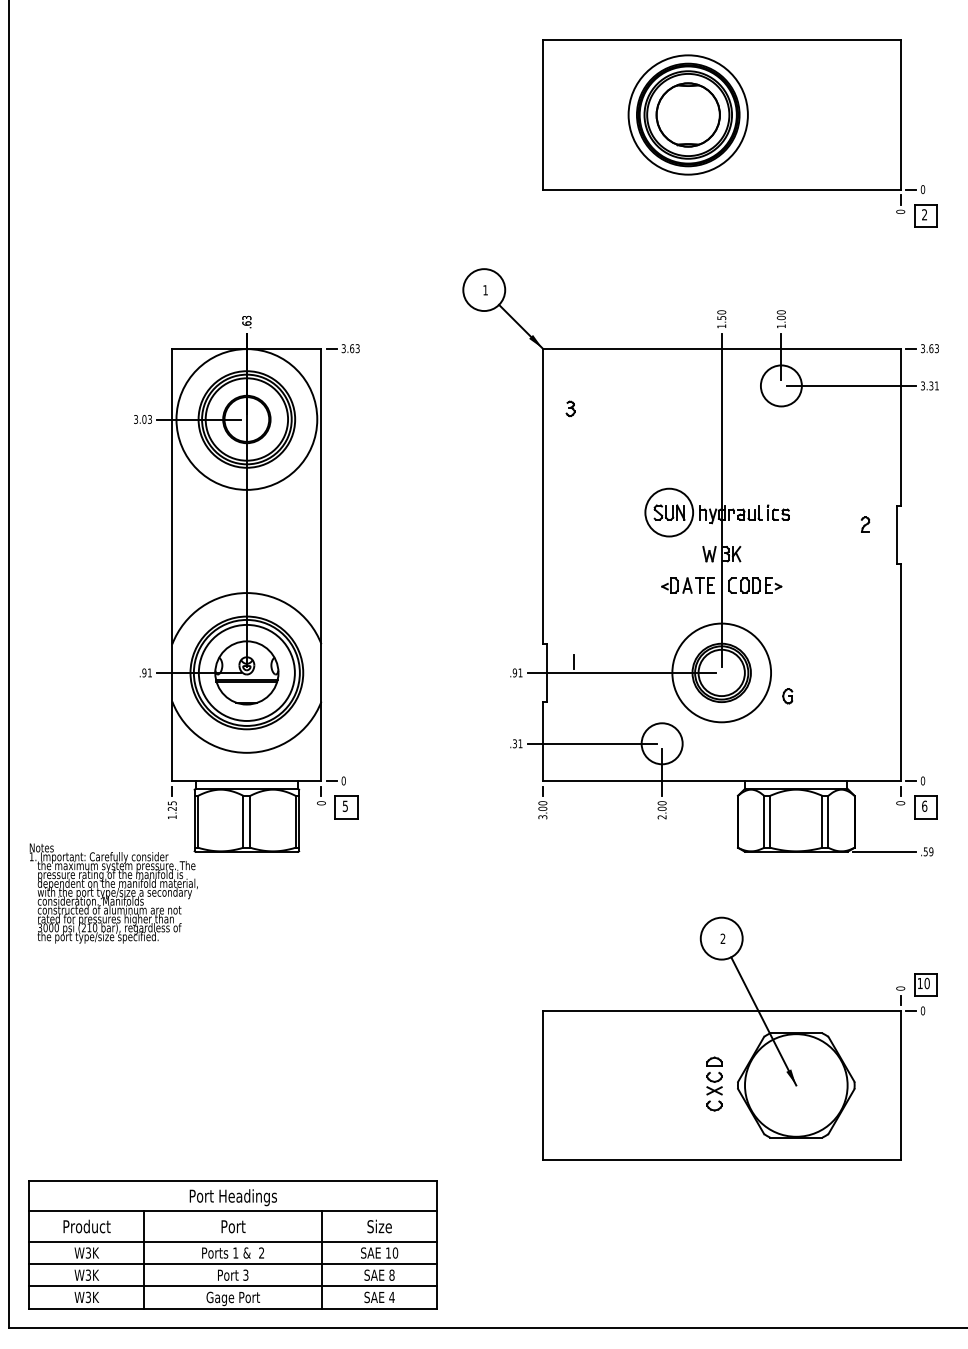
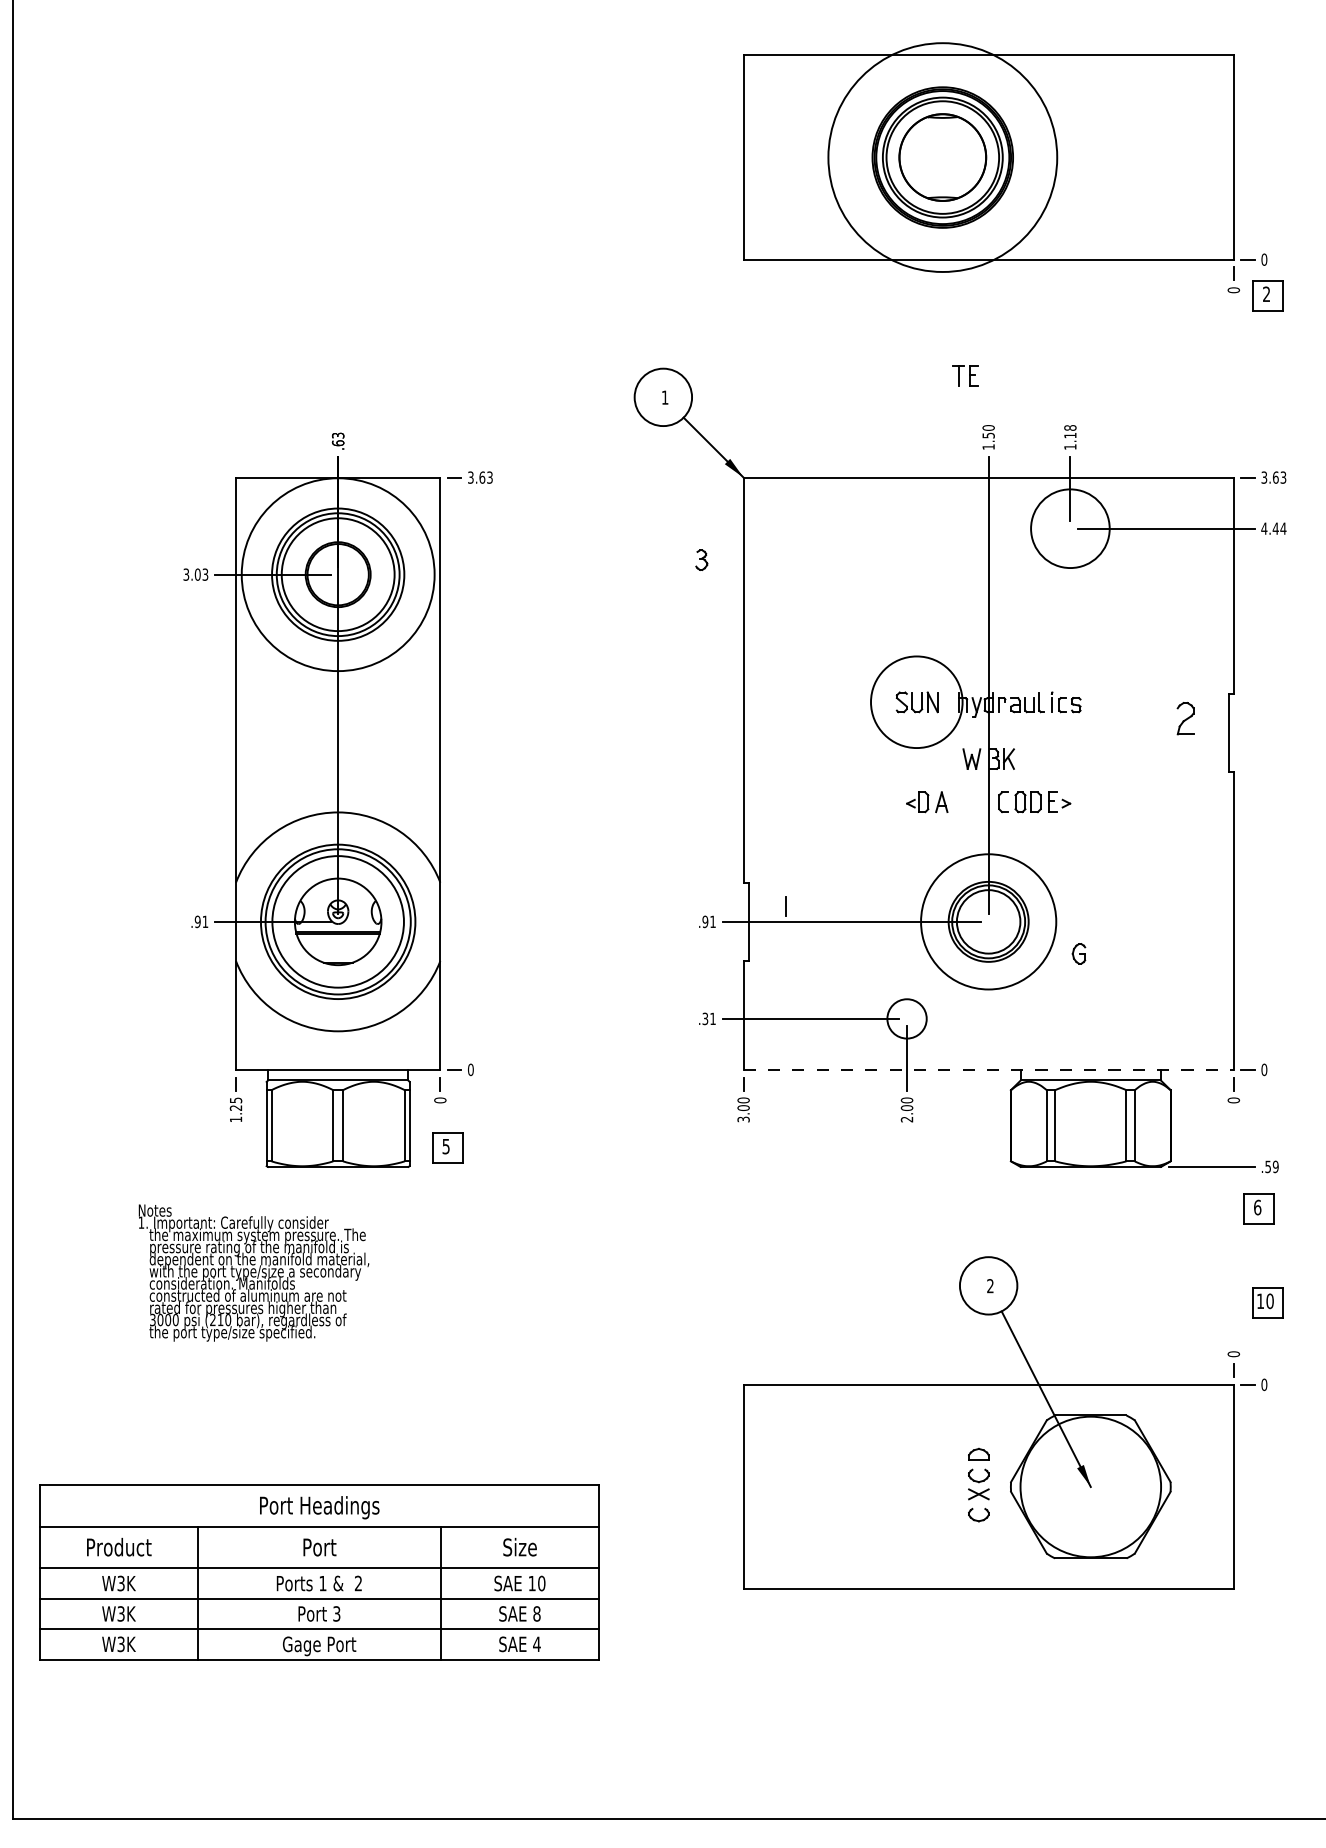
circle: (688, 114) -> (942, 157), size x1.4
text: (781, 314) -> (1070, 431), 1.00 -> 1.18
circle: (781, 385) -> (1070, 528), size x1.4
text: (929, 385) -> (1273, 528), 3.31 -> 4.44
part: (570, 408) -> (701, 559), moved
circle: (669, 512) -> (916, 701), size x1.4
part: (865, 524) -> (1185, 718), size x1.6
part: (704, 585) -> (965, 375), moved
circle: (661, 743) -> (906, 1018), size x0.7
line: (722, 780) -> (989, 1069), solid -> dashed
part: (346, 806) -> (447, 1147), moved
part: (925, 806) -> (1258, 1208), moved
text: (113, 893) -> (253, 1272), moved
part: (925, 984) -> (1267, 1302), moved
part: (233, 1244) -> (319, 1572), moved

